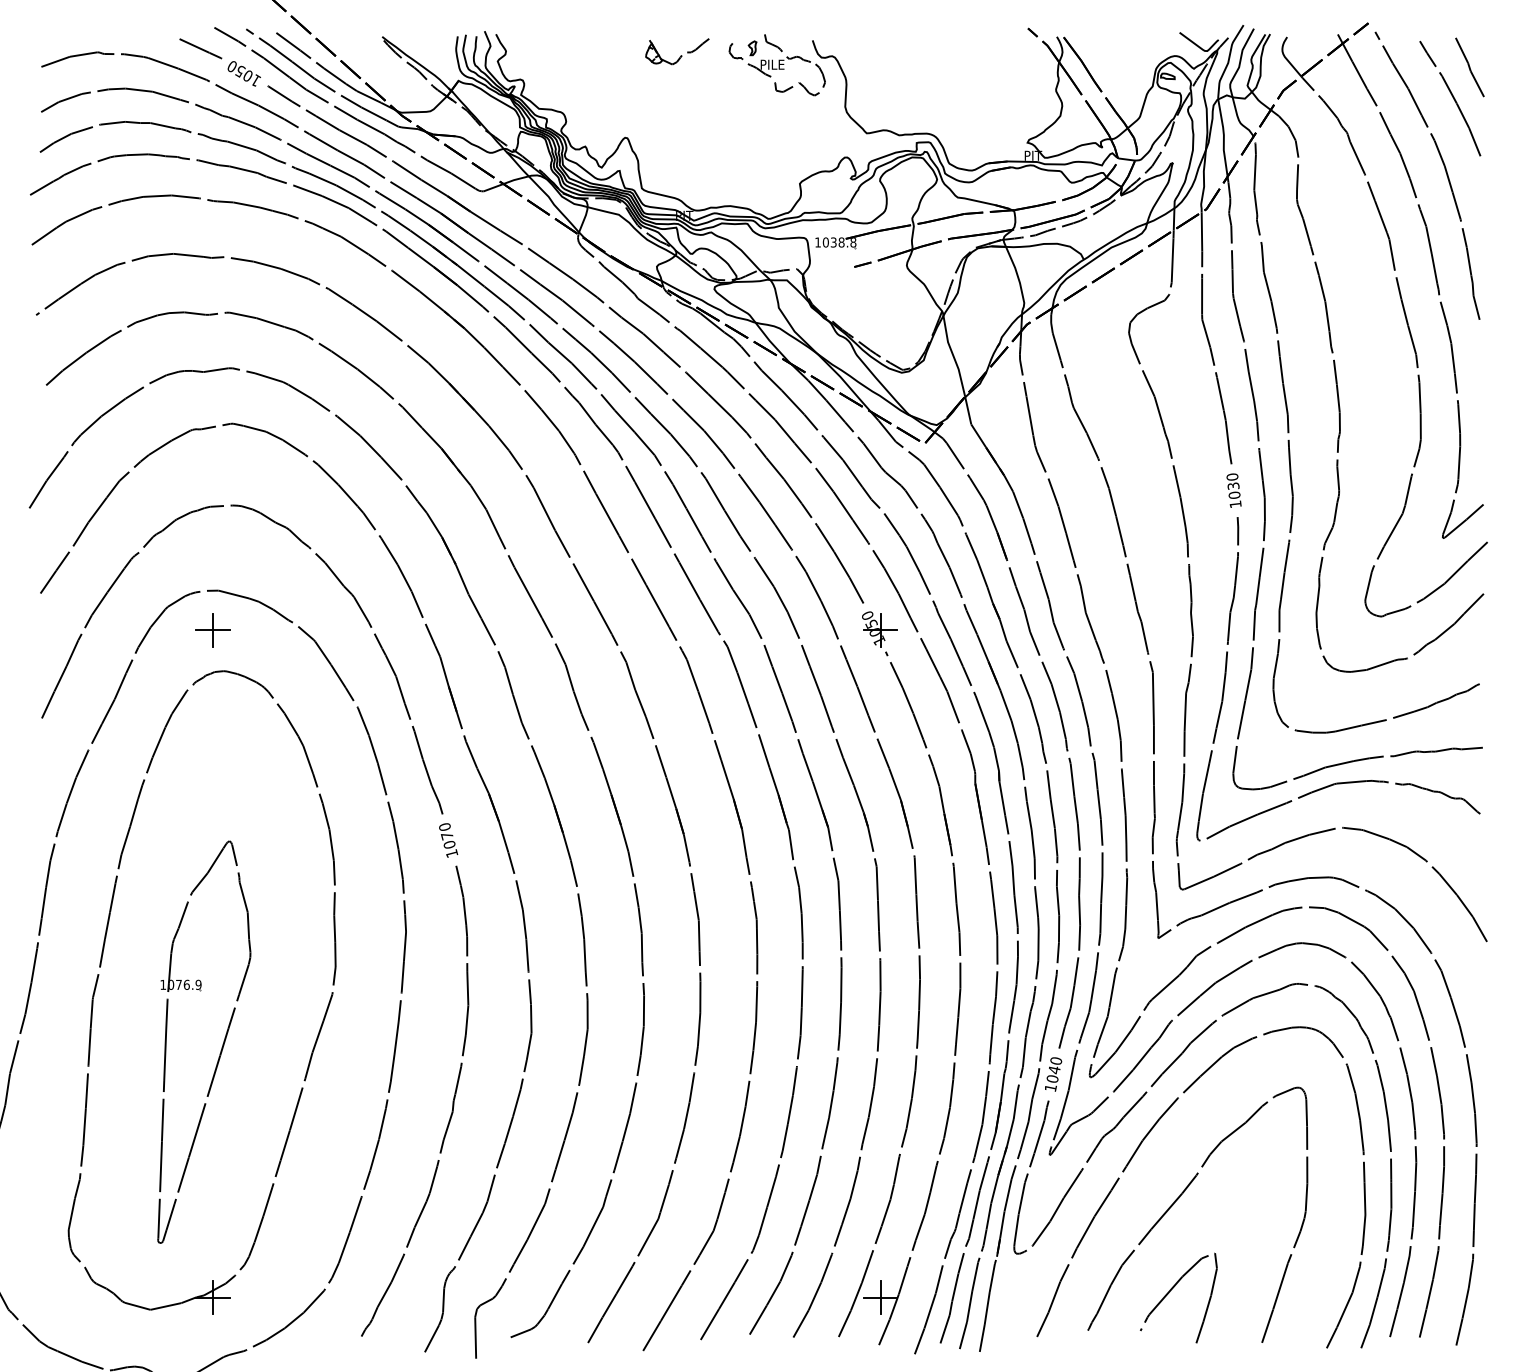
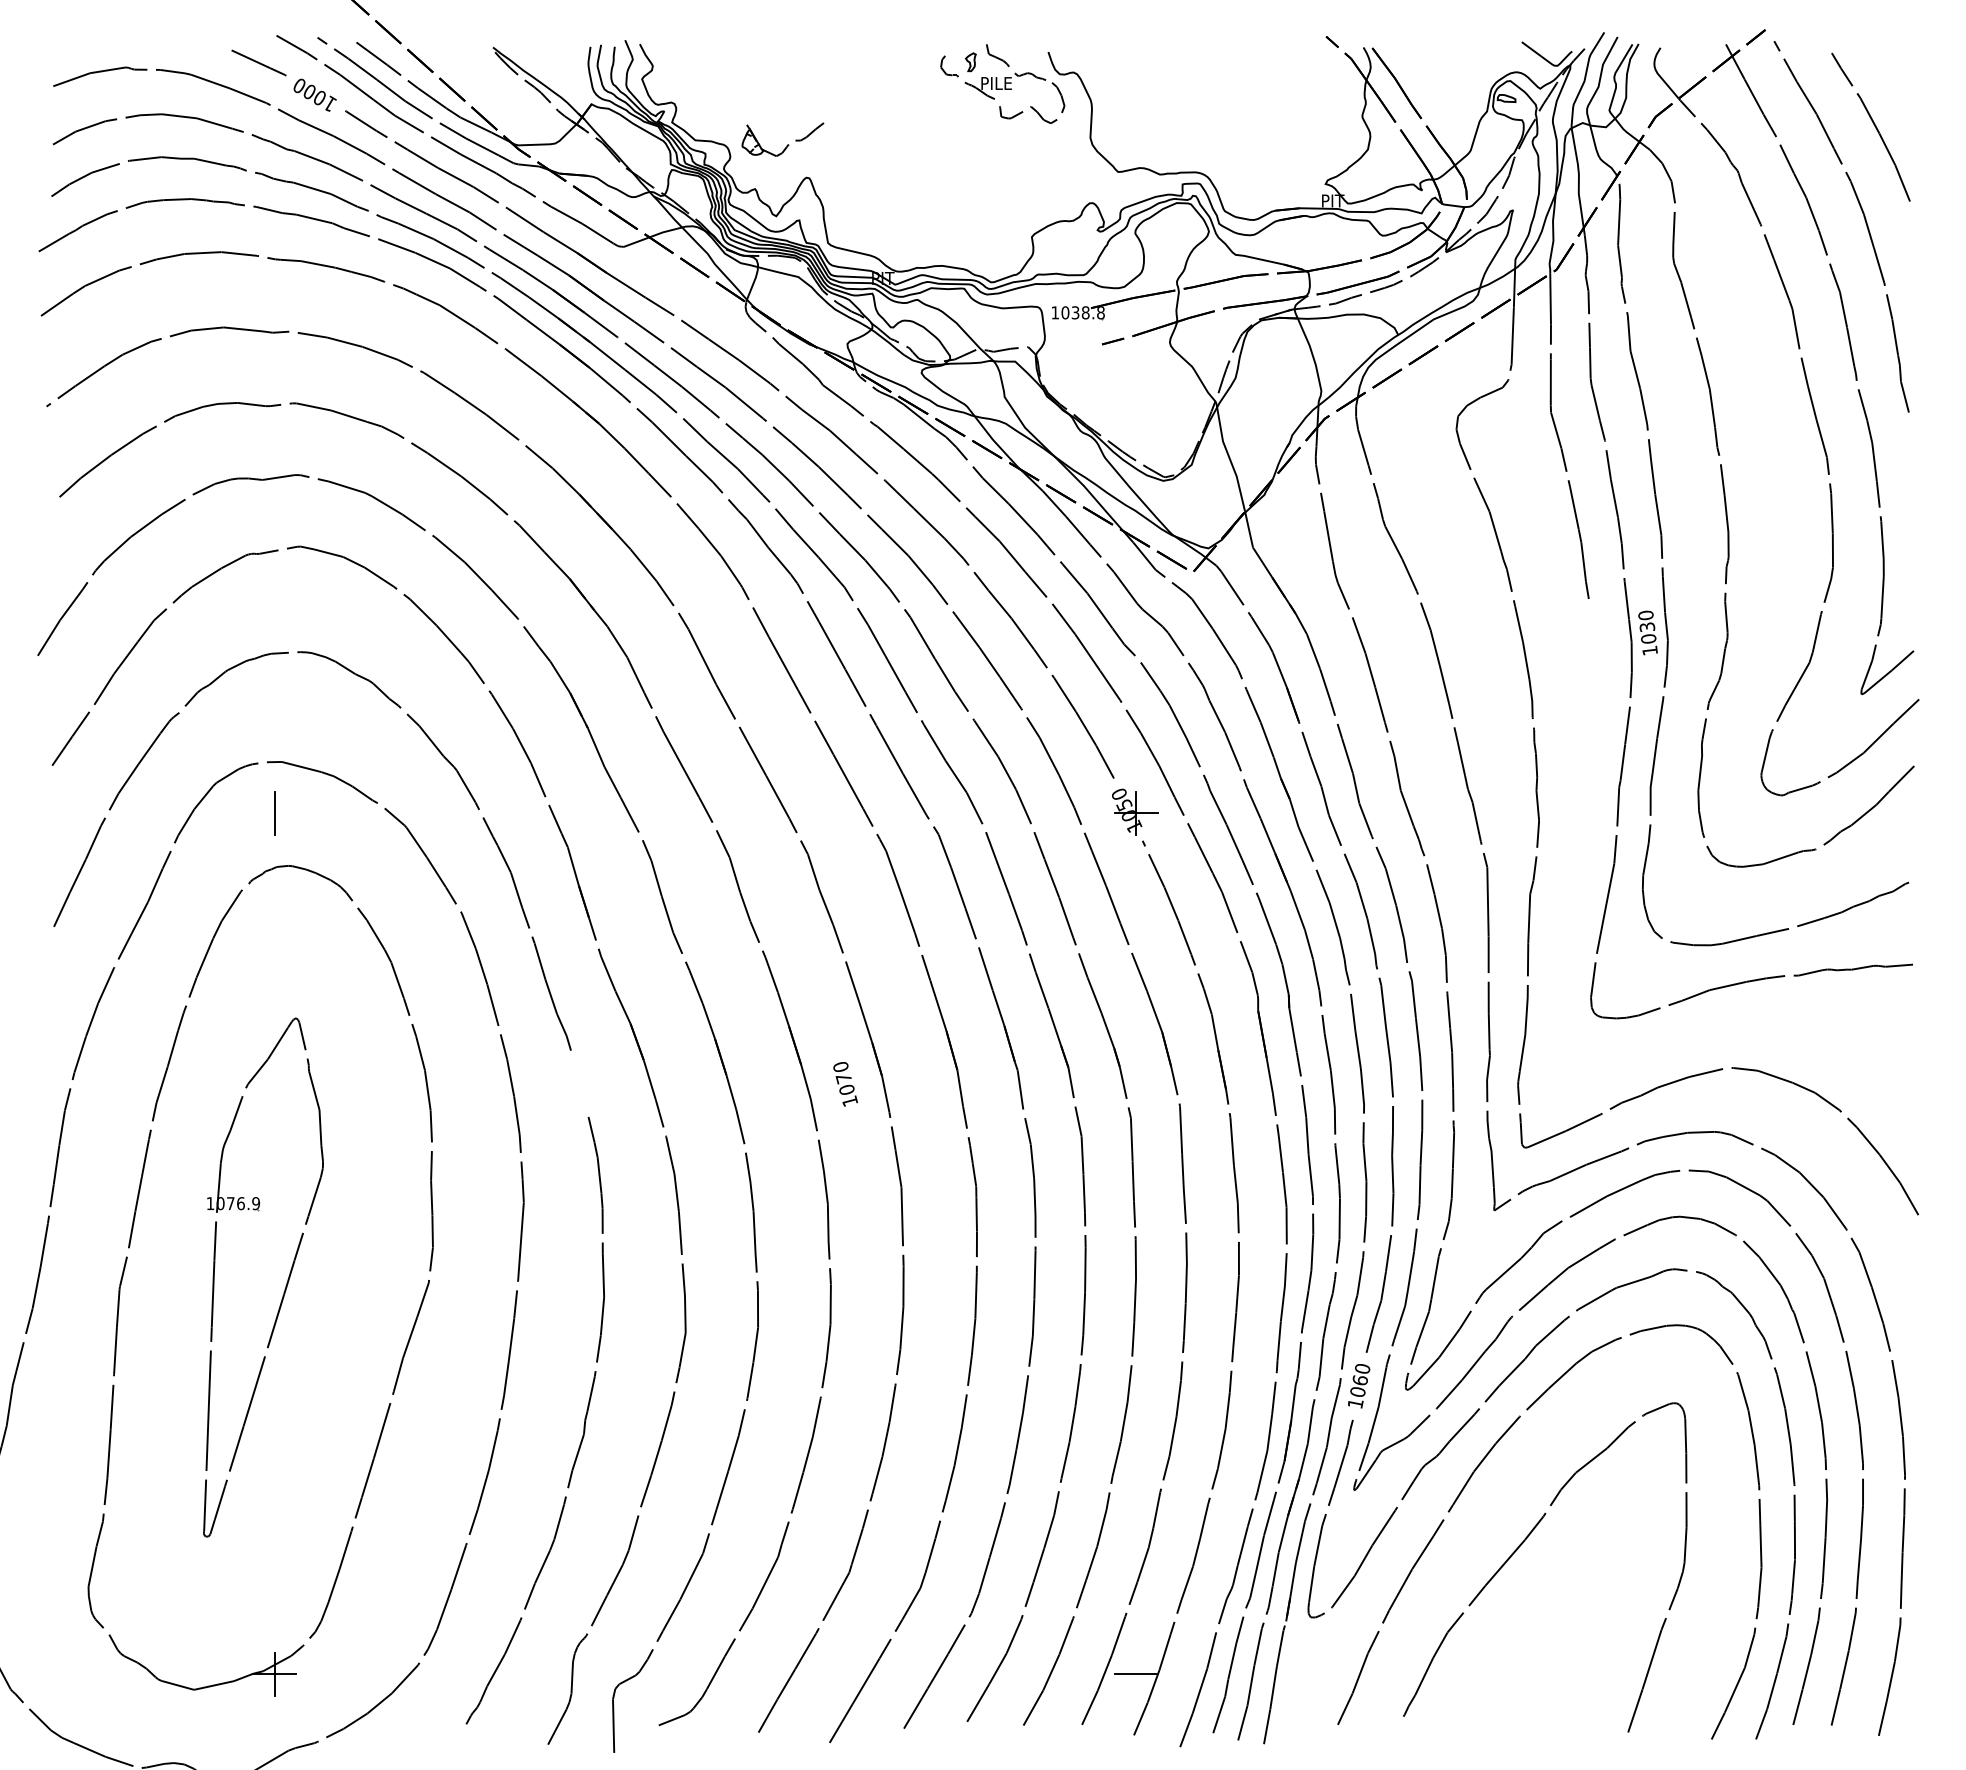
part: (681, 55) -> (787, 144), moved
line: (1470, 67) -> (1896, 86), removed
text: (239, 71) -> (309, 92), 1050 -> 1000
text: (1233, 490) -> (1647, 632), moved
line: (212, 630) -> (274, 813), removed
curve: (1346, 781) -> (1737, 1008), removed
text: (448, 840) -> (845, 1084), moved
part: (221, 1048) -> (285, 1285), moved
text: (1054, 1070) -> (1360, 1380), 1040 -> 1060
curve: (1169, 1293) -> (1508, 1668), removed
line: (880, 1297) -> (1136, 1673), removed

